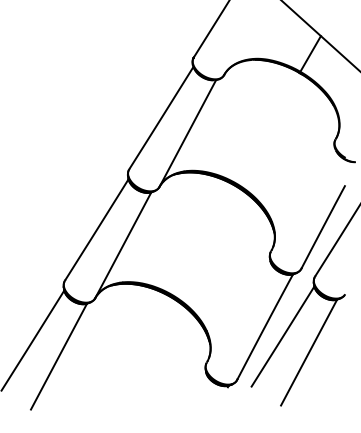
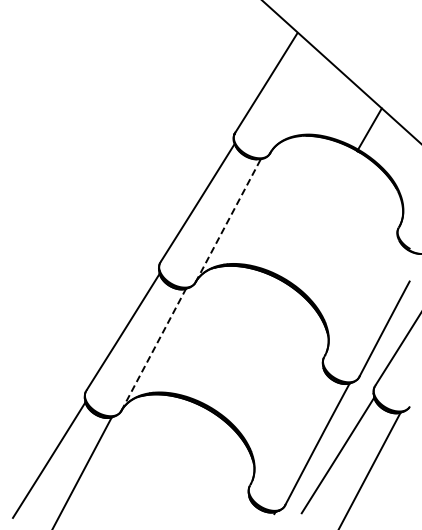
line: (188, 133) -> (228, 220), solid -> dashed
line: (123, 244) -> (153, 349), solid -> dashed

